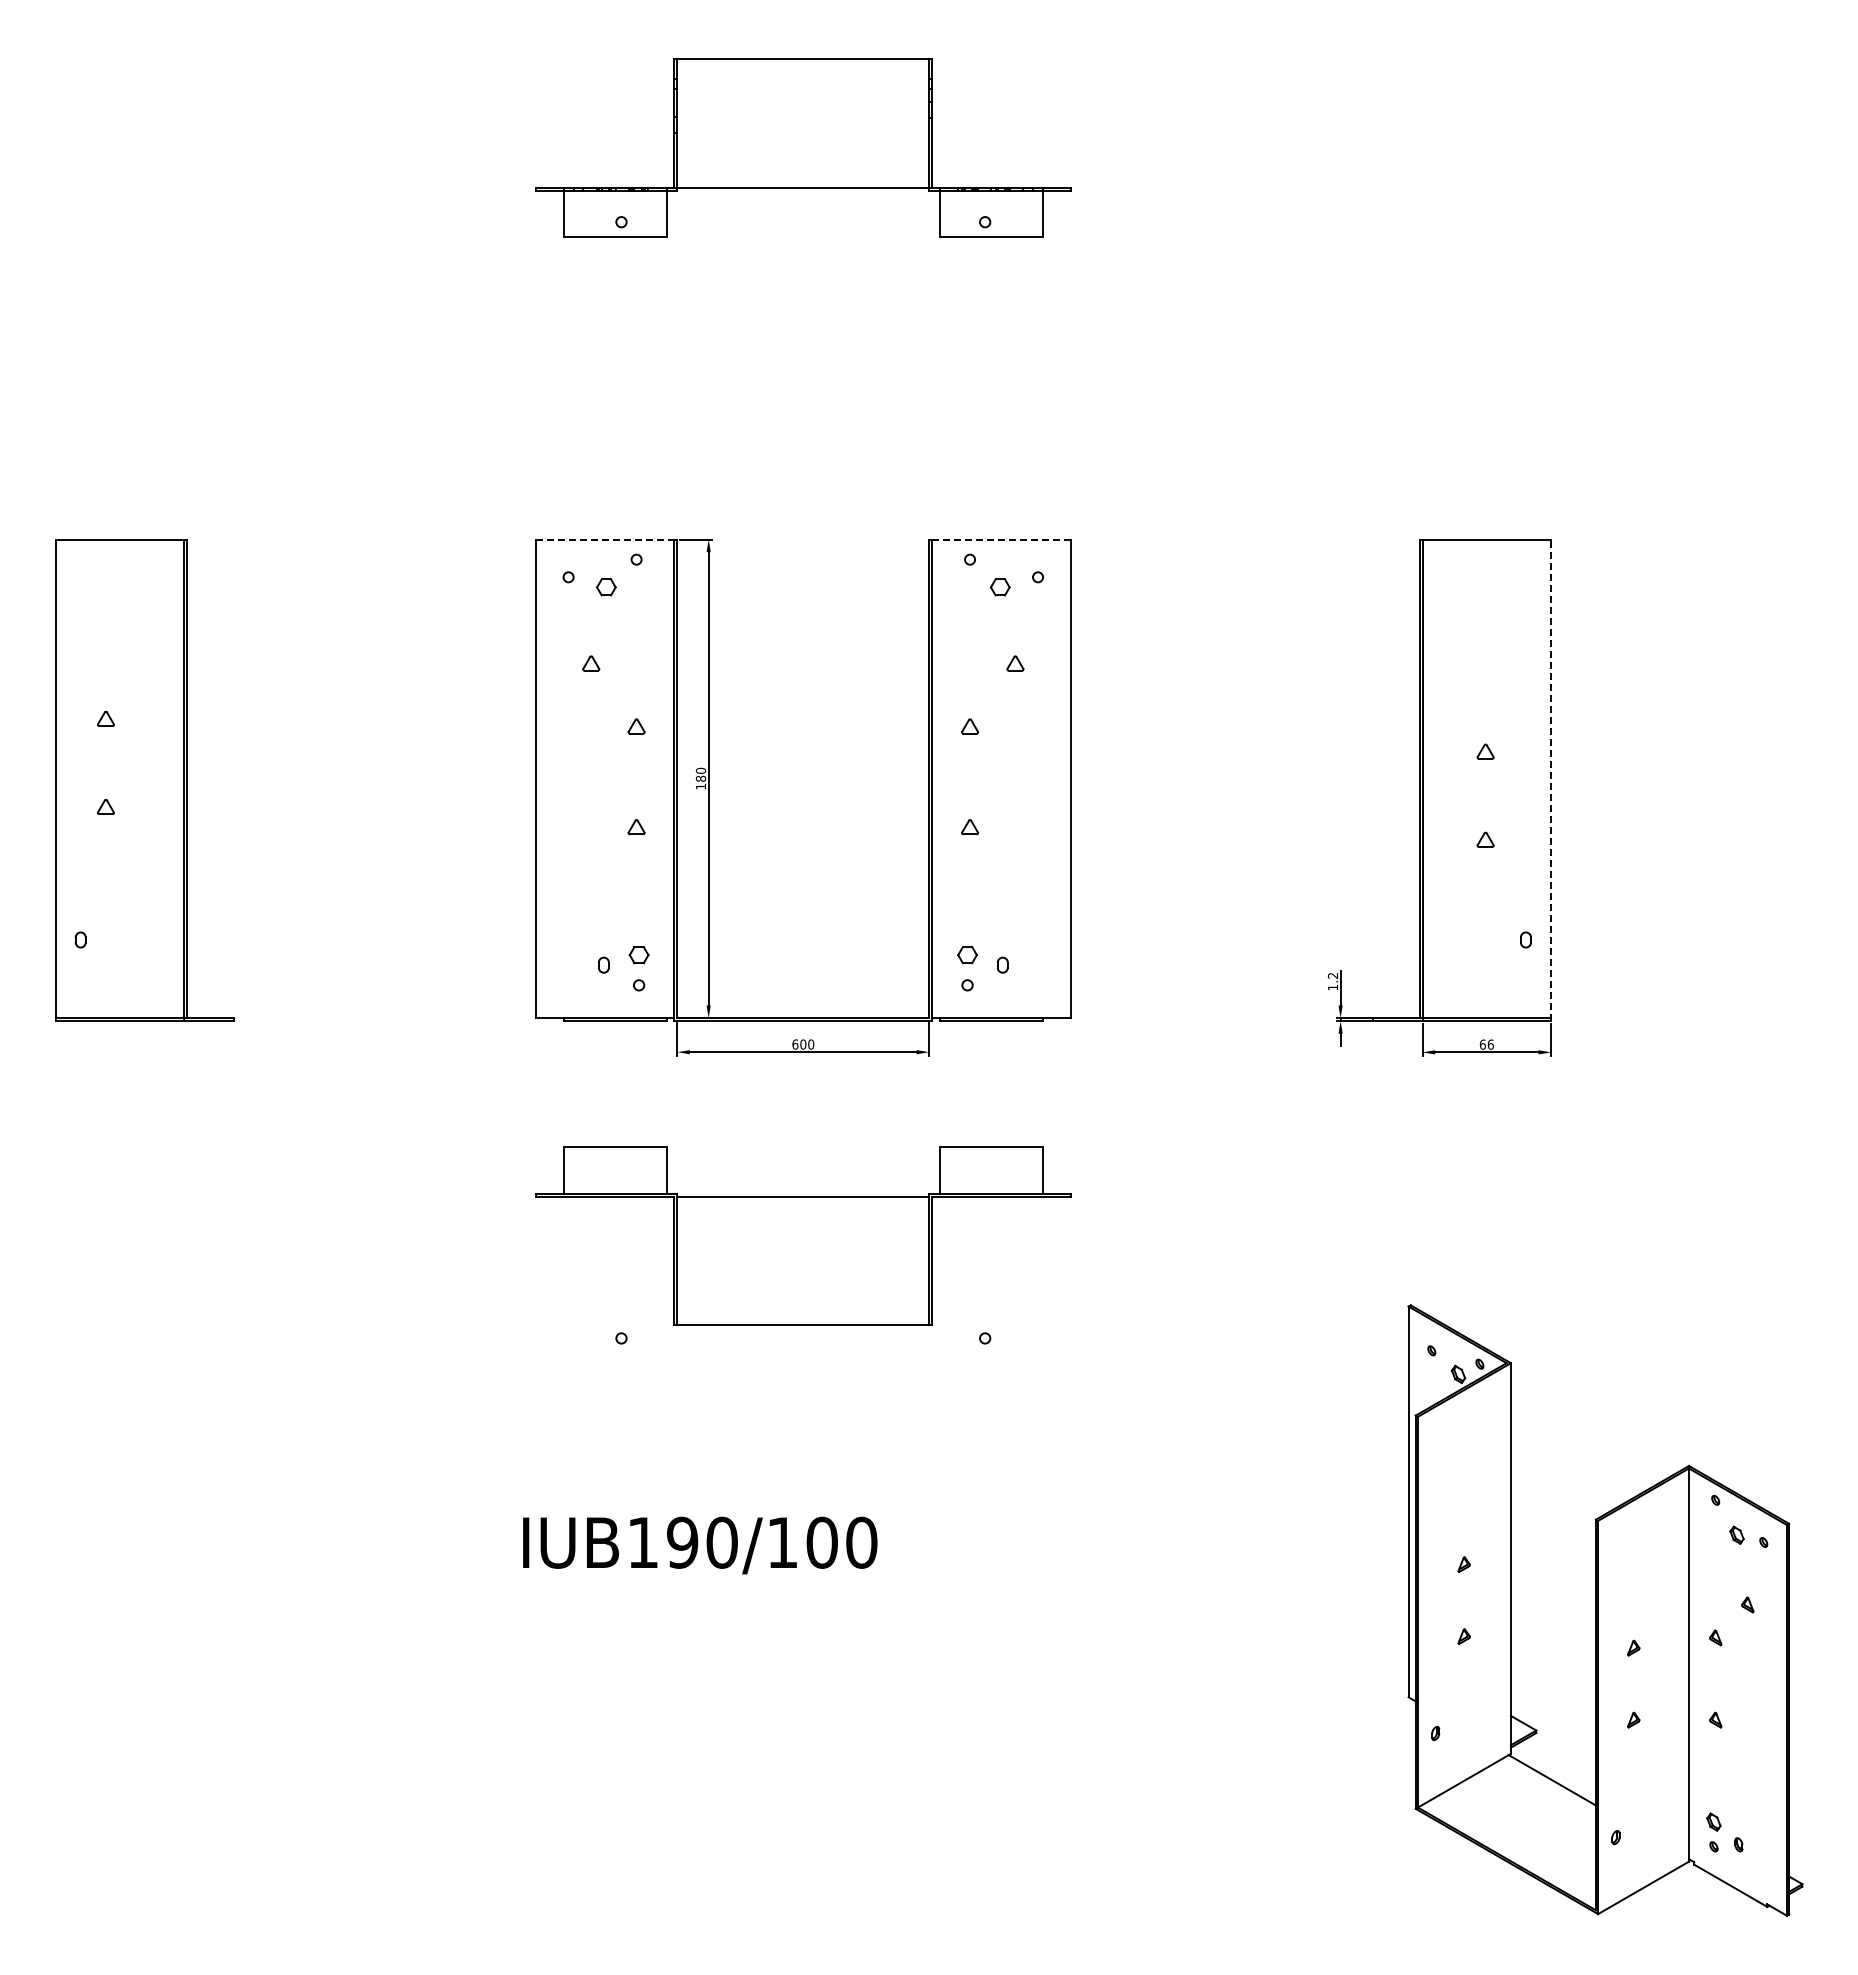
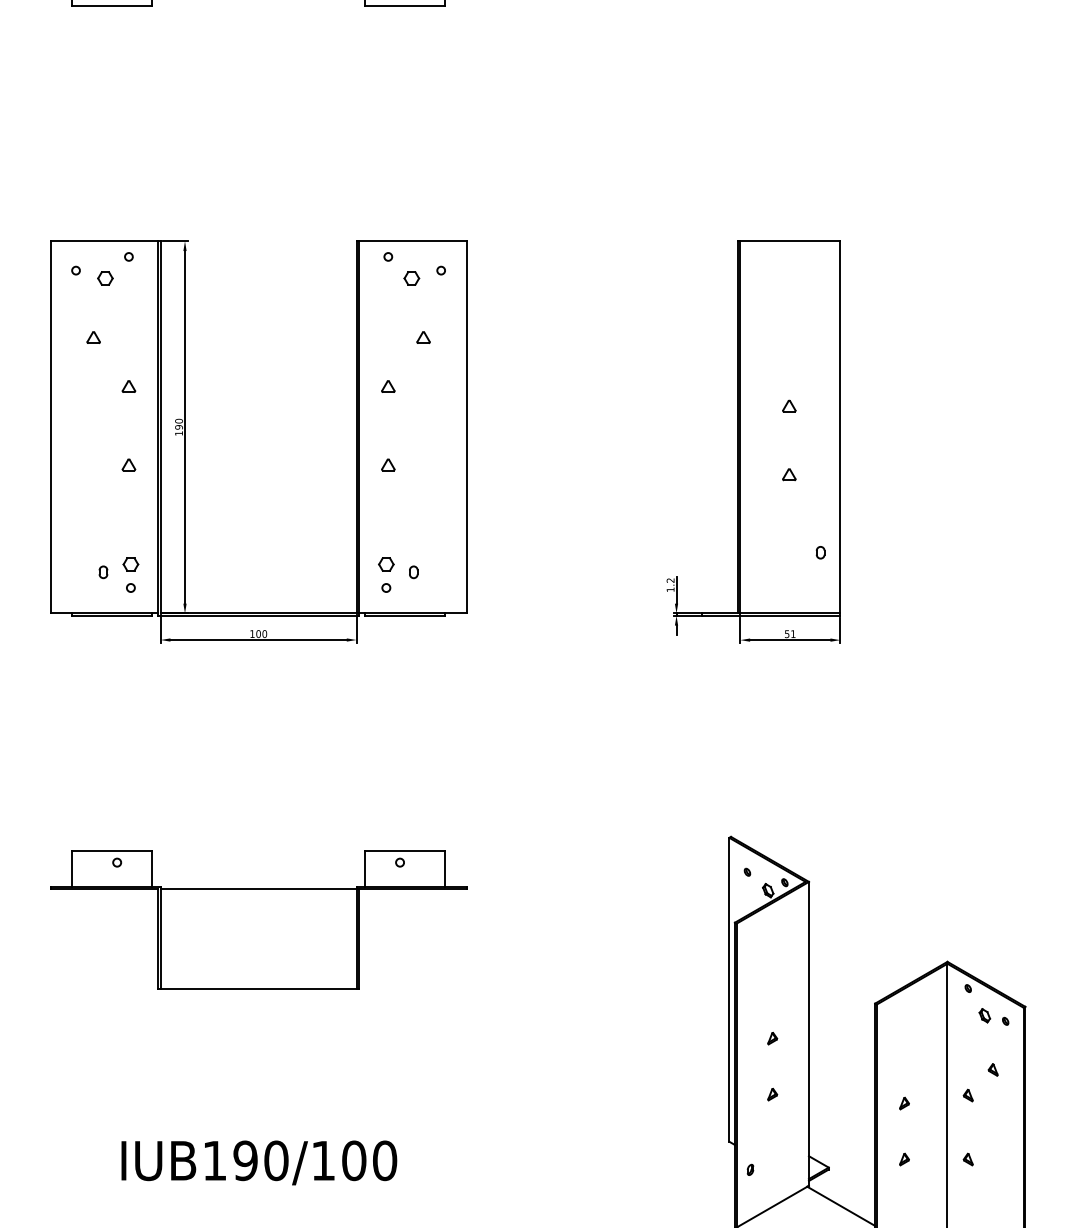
line: (605, 539) -> (104, 241), dashed -> solid
line: (1001, 539) -> (412, 241), dashed -> solid
text: (701, 778) -> (179, 427), 180 -> 190
line: (1551, 780) -> (840, 428), dashed -> solid
text: (795, 1044) -> (252, 634), 600 -> 100
text: (1486, 1044) -> (790, 634), 66 -> 51
part: (803, 1235) -> (258, 919), moved
text: (700, 1545) -> (259, 1162), moved

